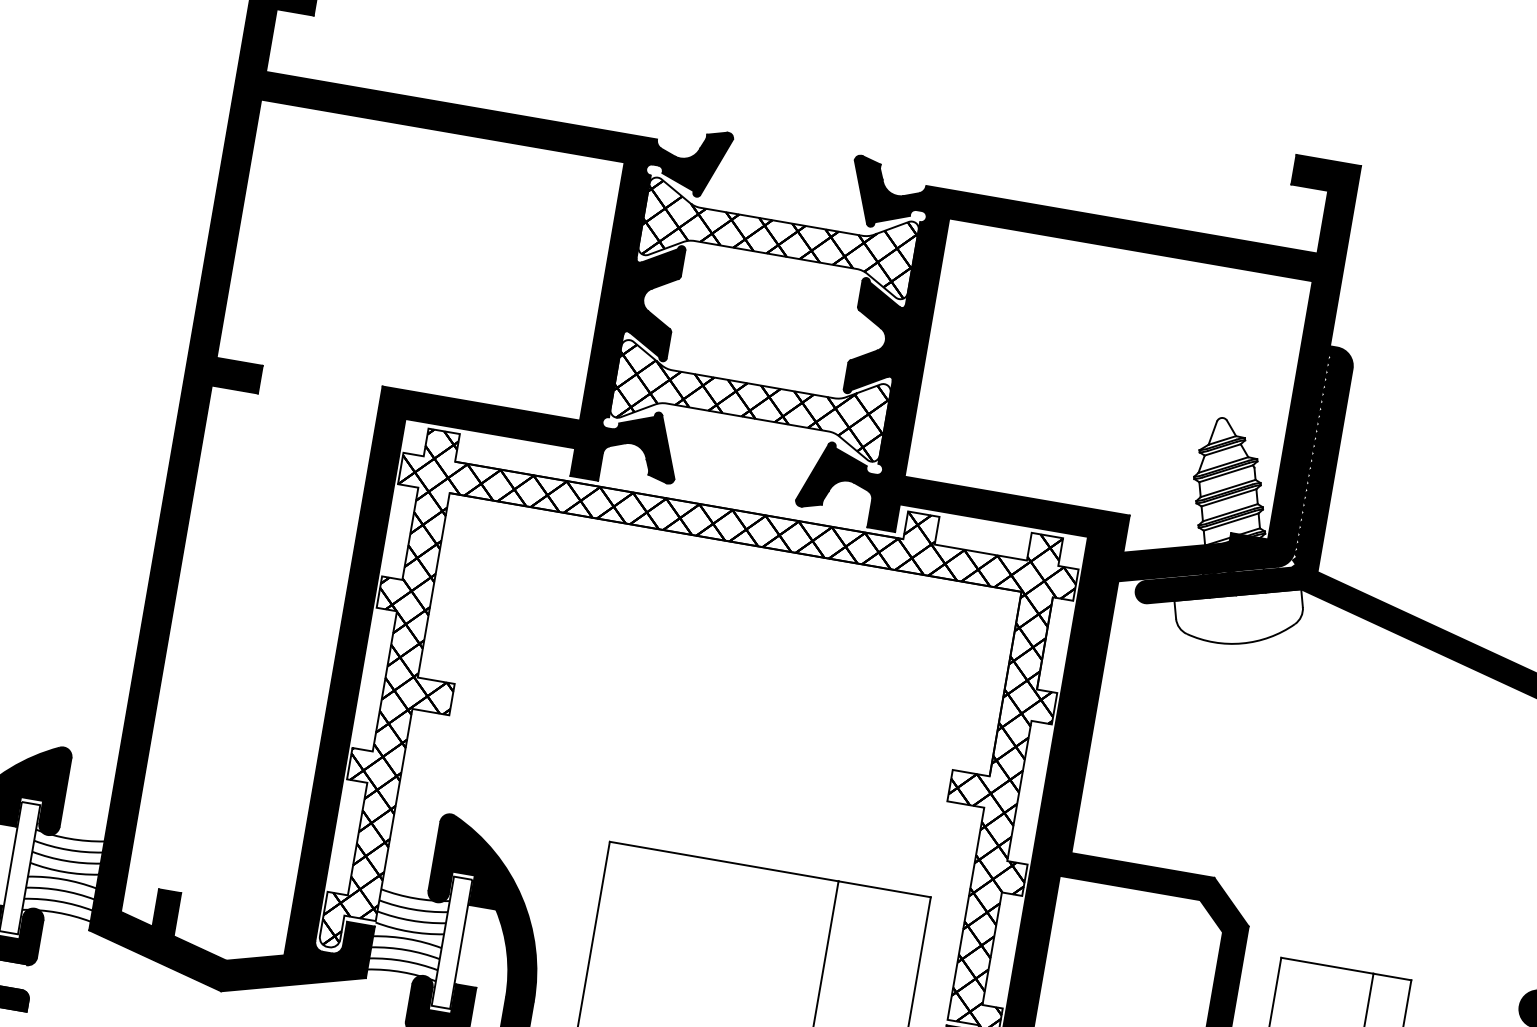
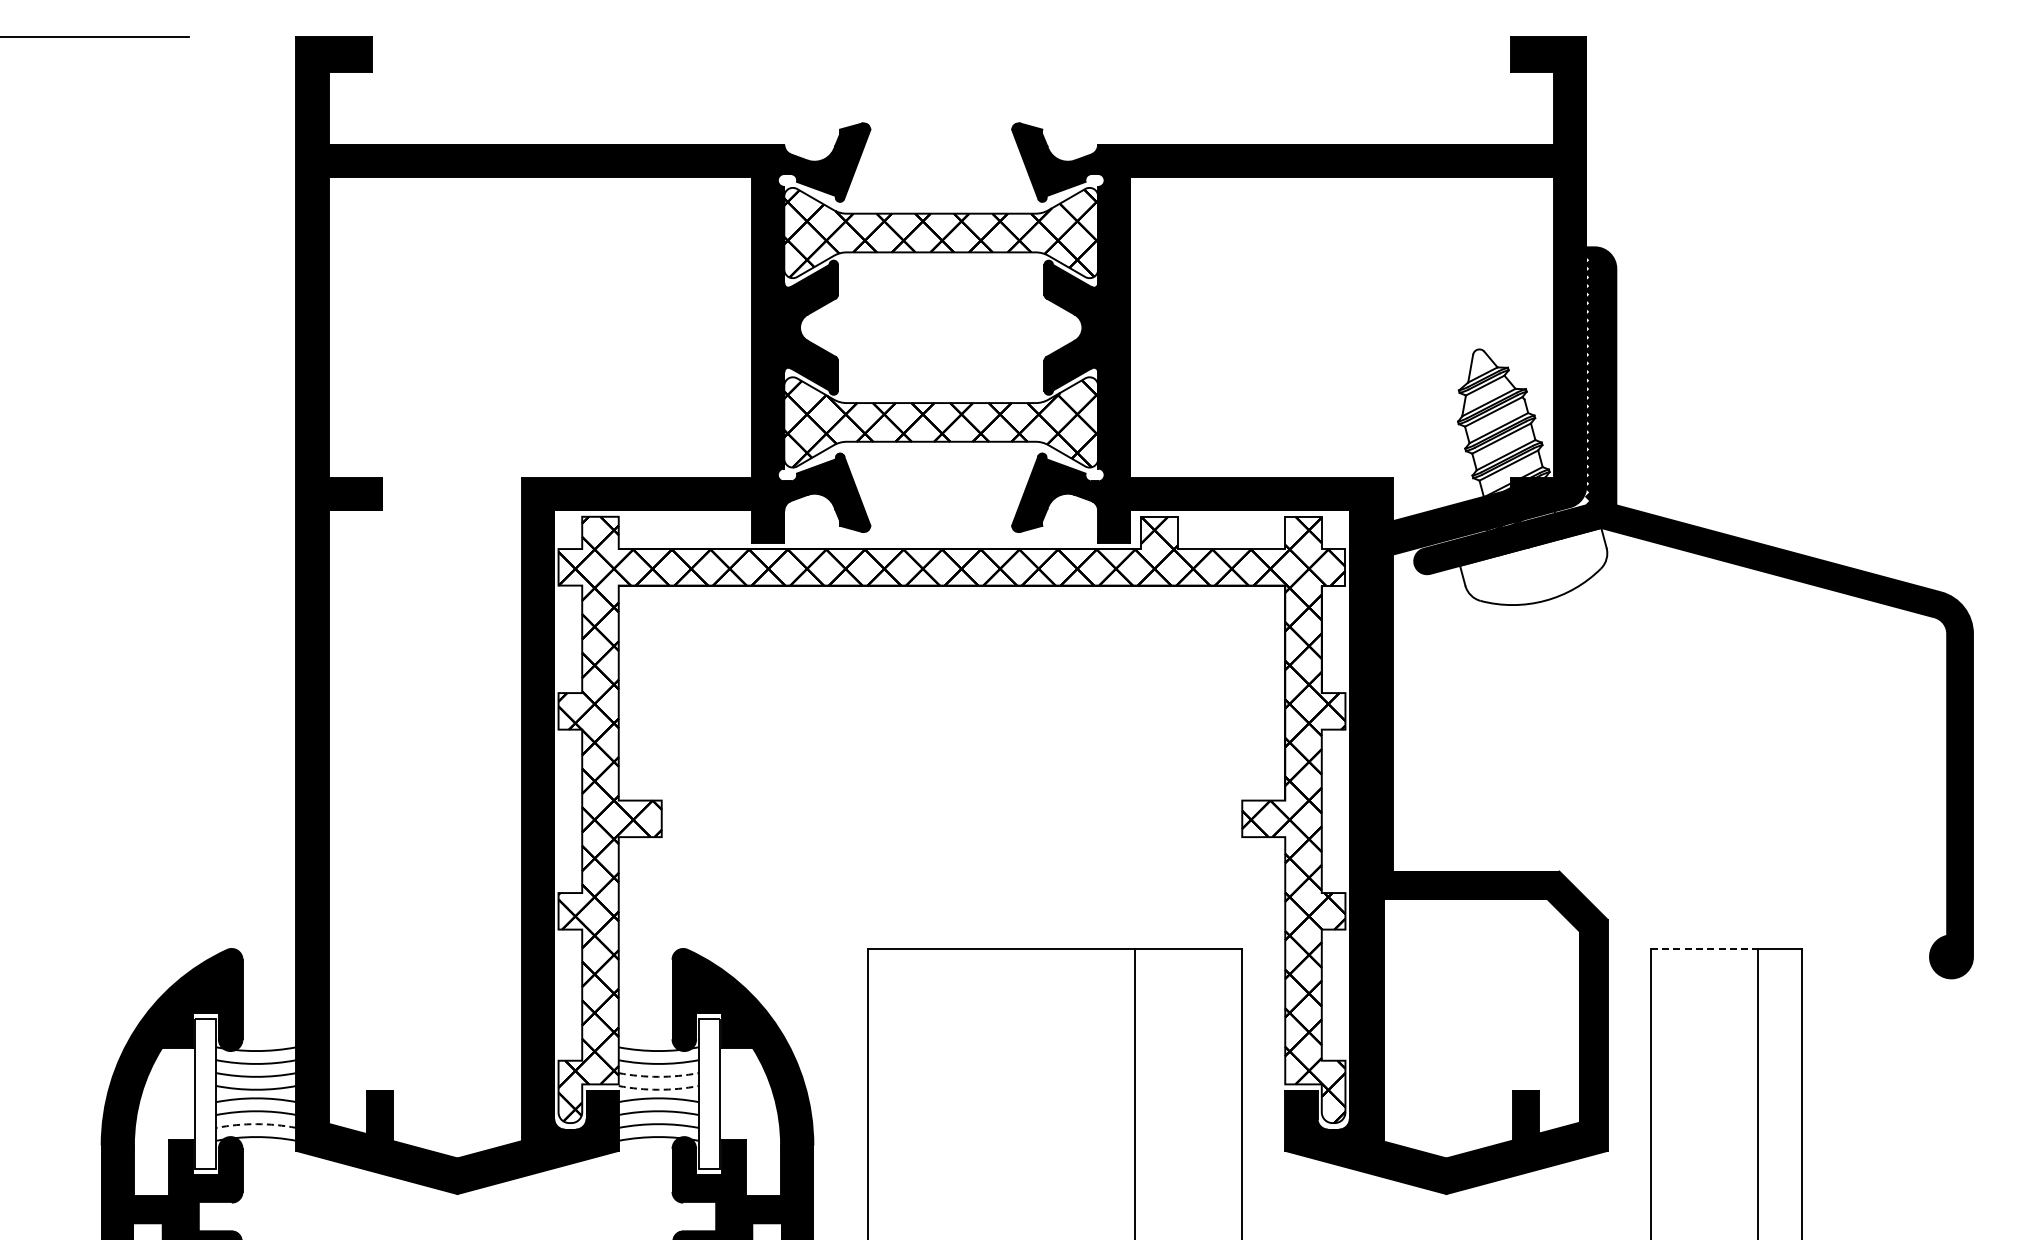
arc: (59, 901) -> (256, 1124), solid -> dashed
arc: (411, 920) -> (658, 1076), solid -> dashed
arc: (409, 931) -> (658, 1089), solid -> dashed
line: (1327, 965) -> (1704, 948), solid -> dashed

